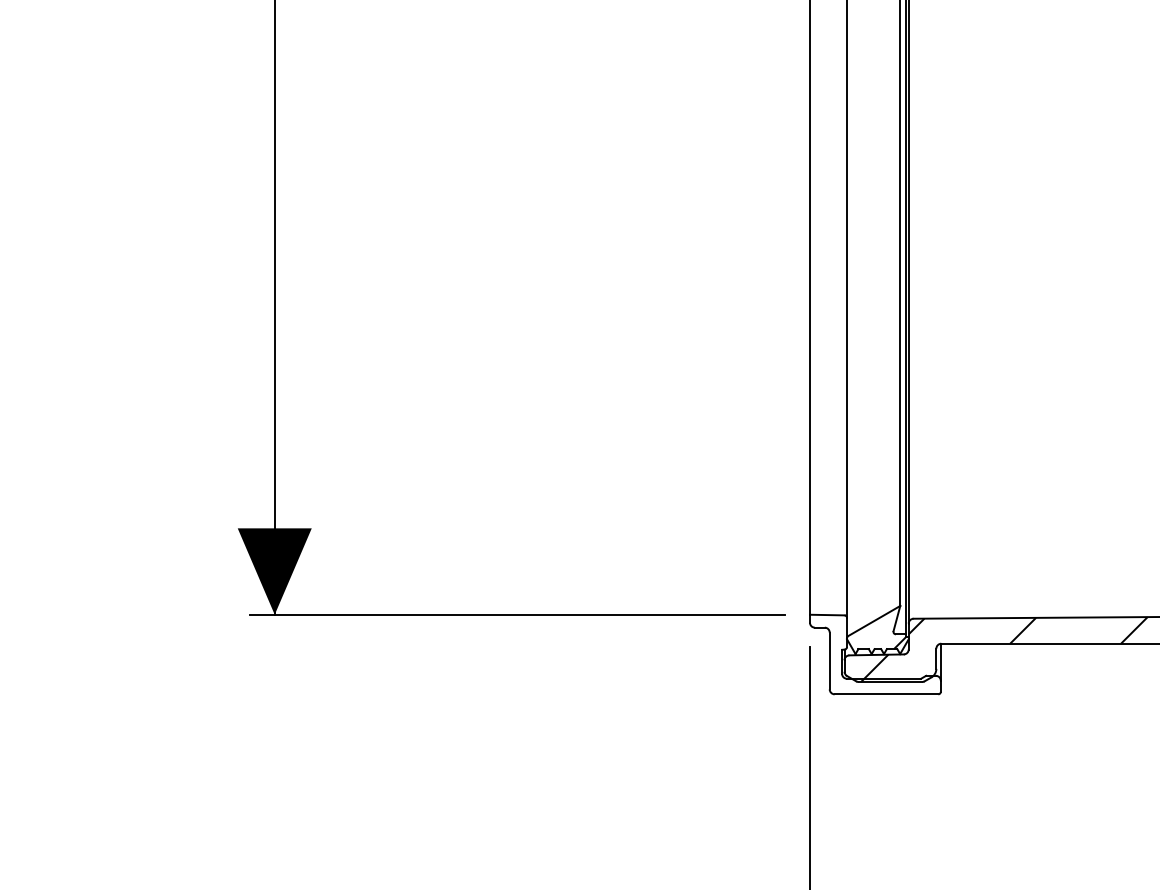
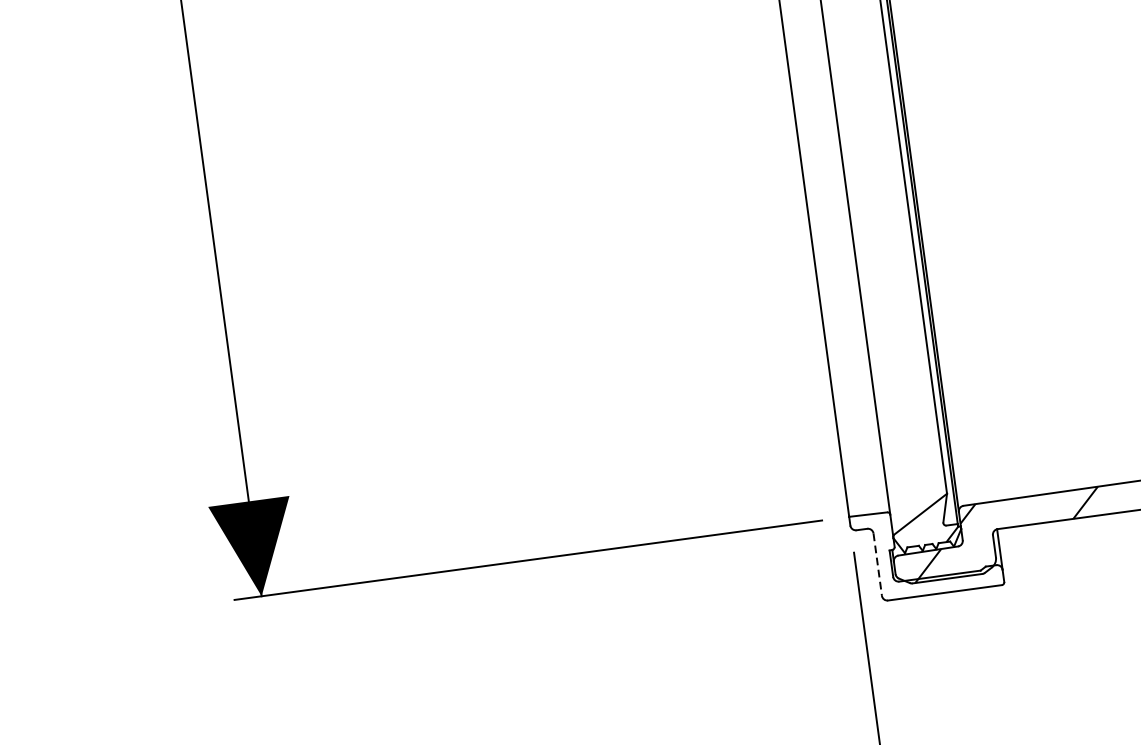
line: (829, 661) -> (877, 565), solid -> dashed

